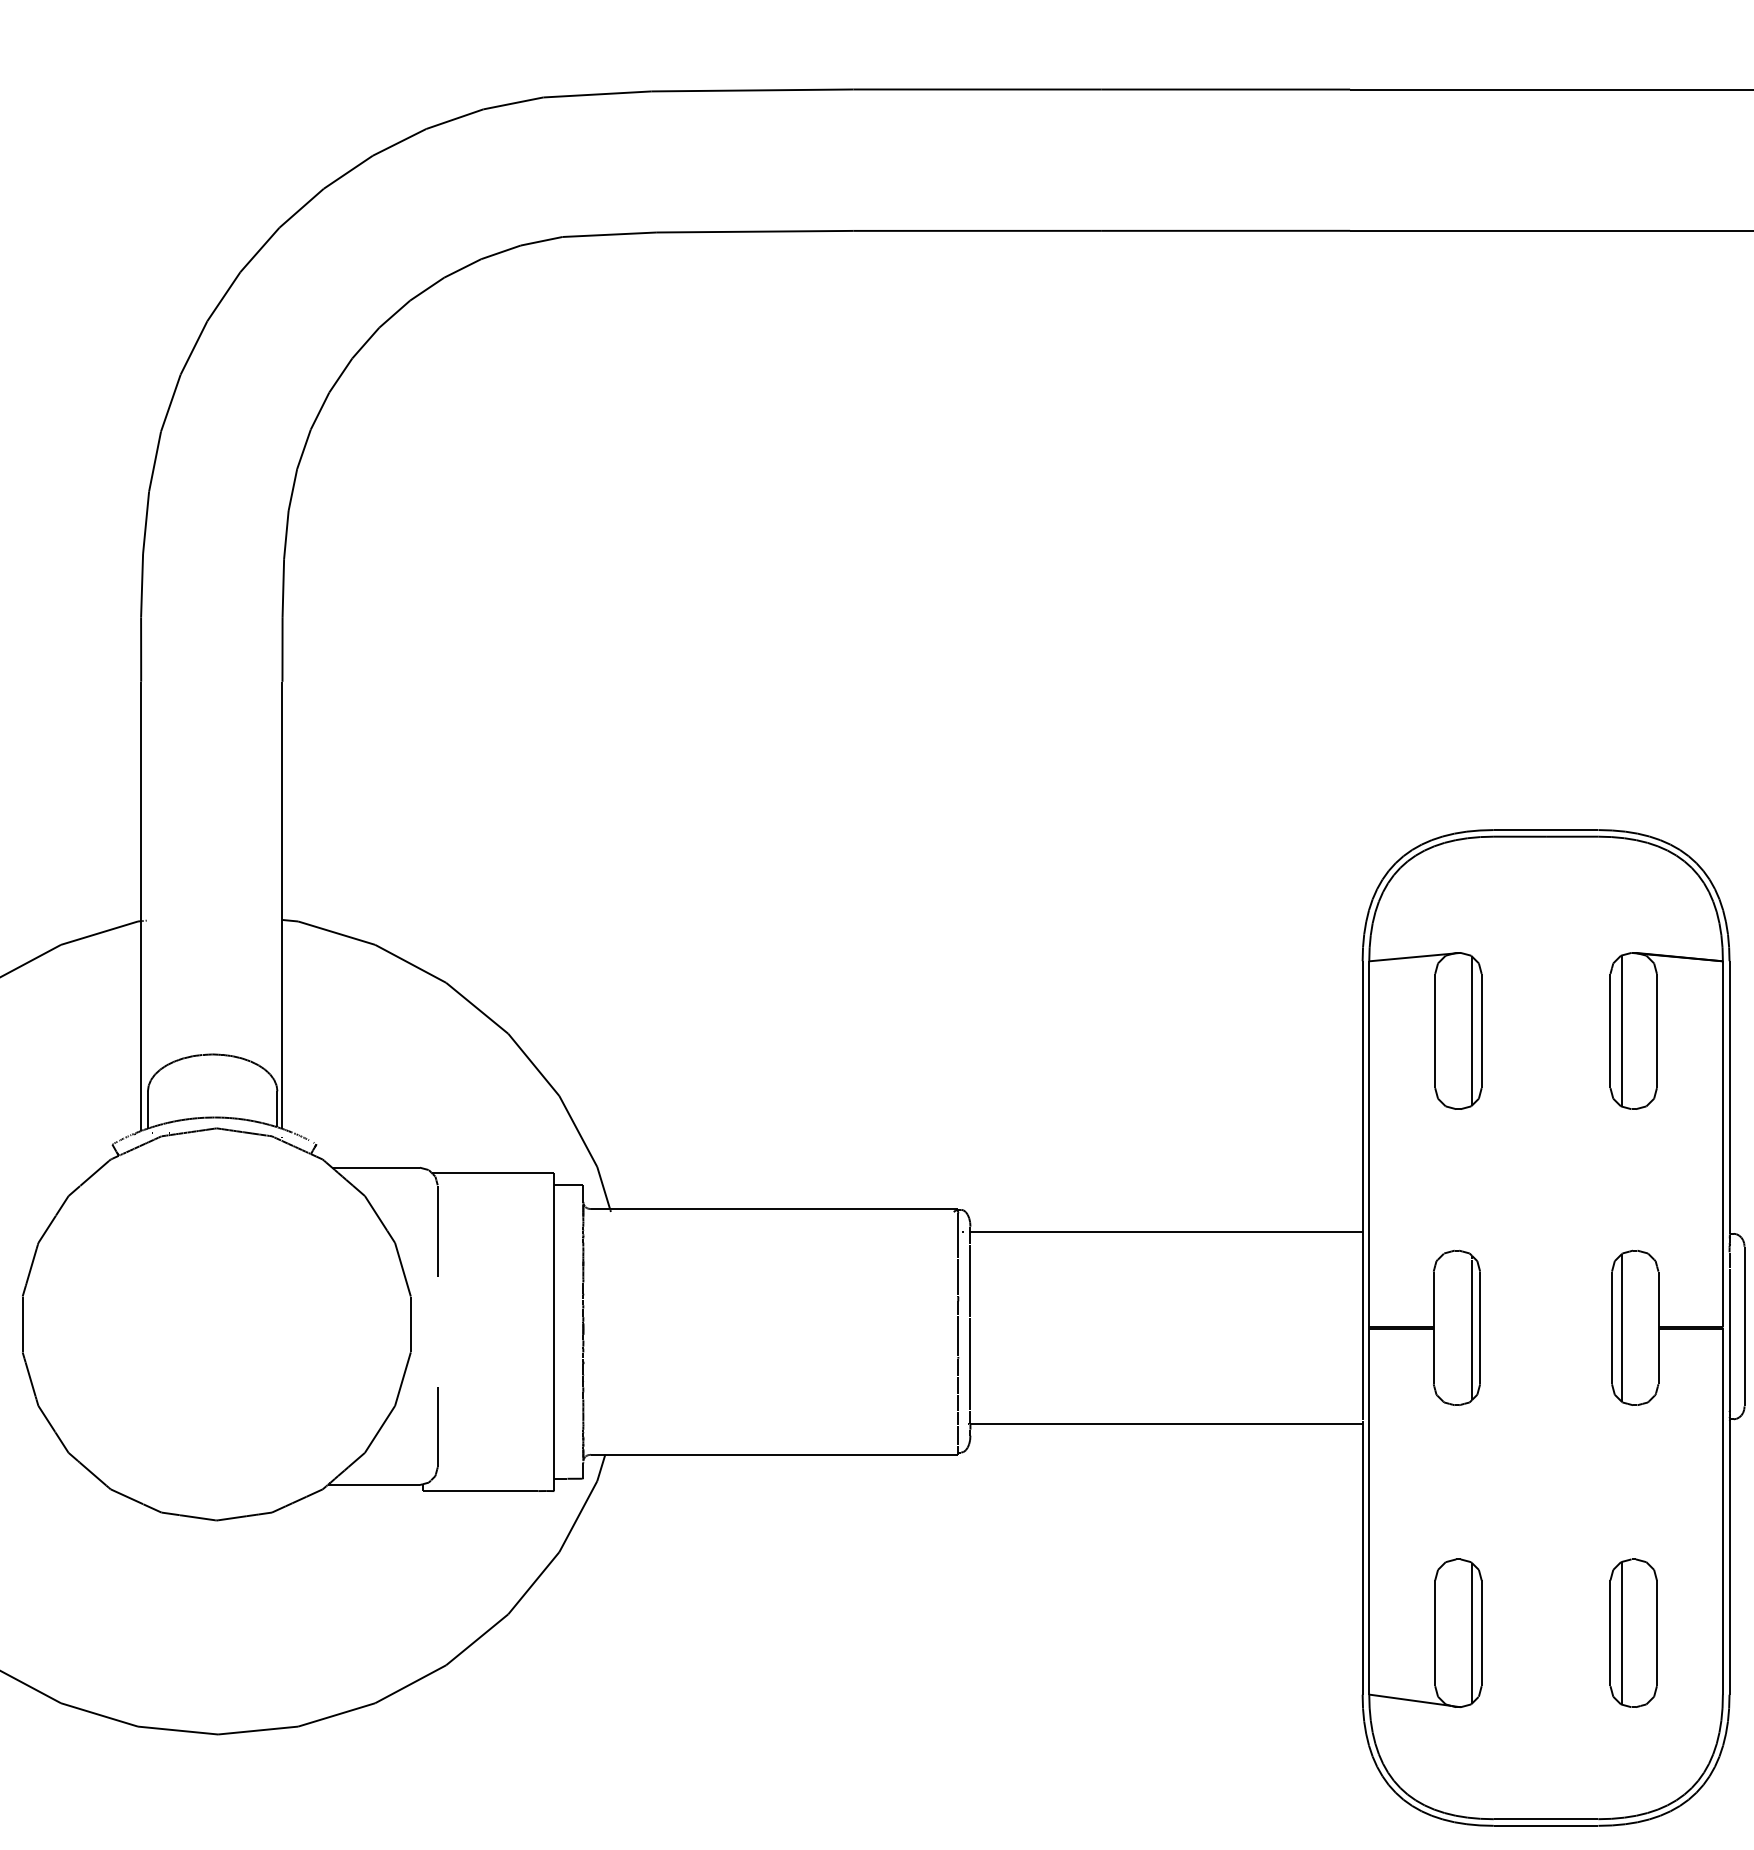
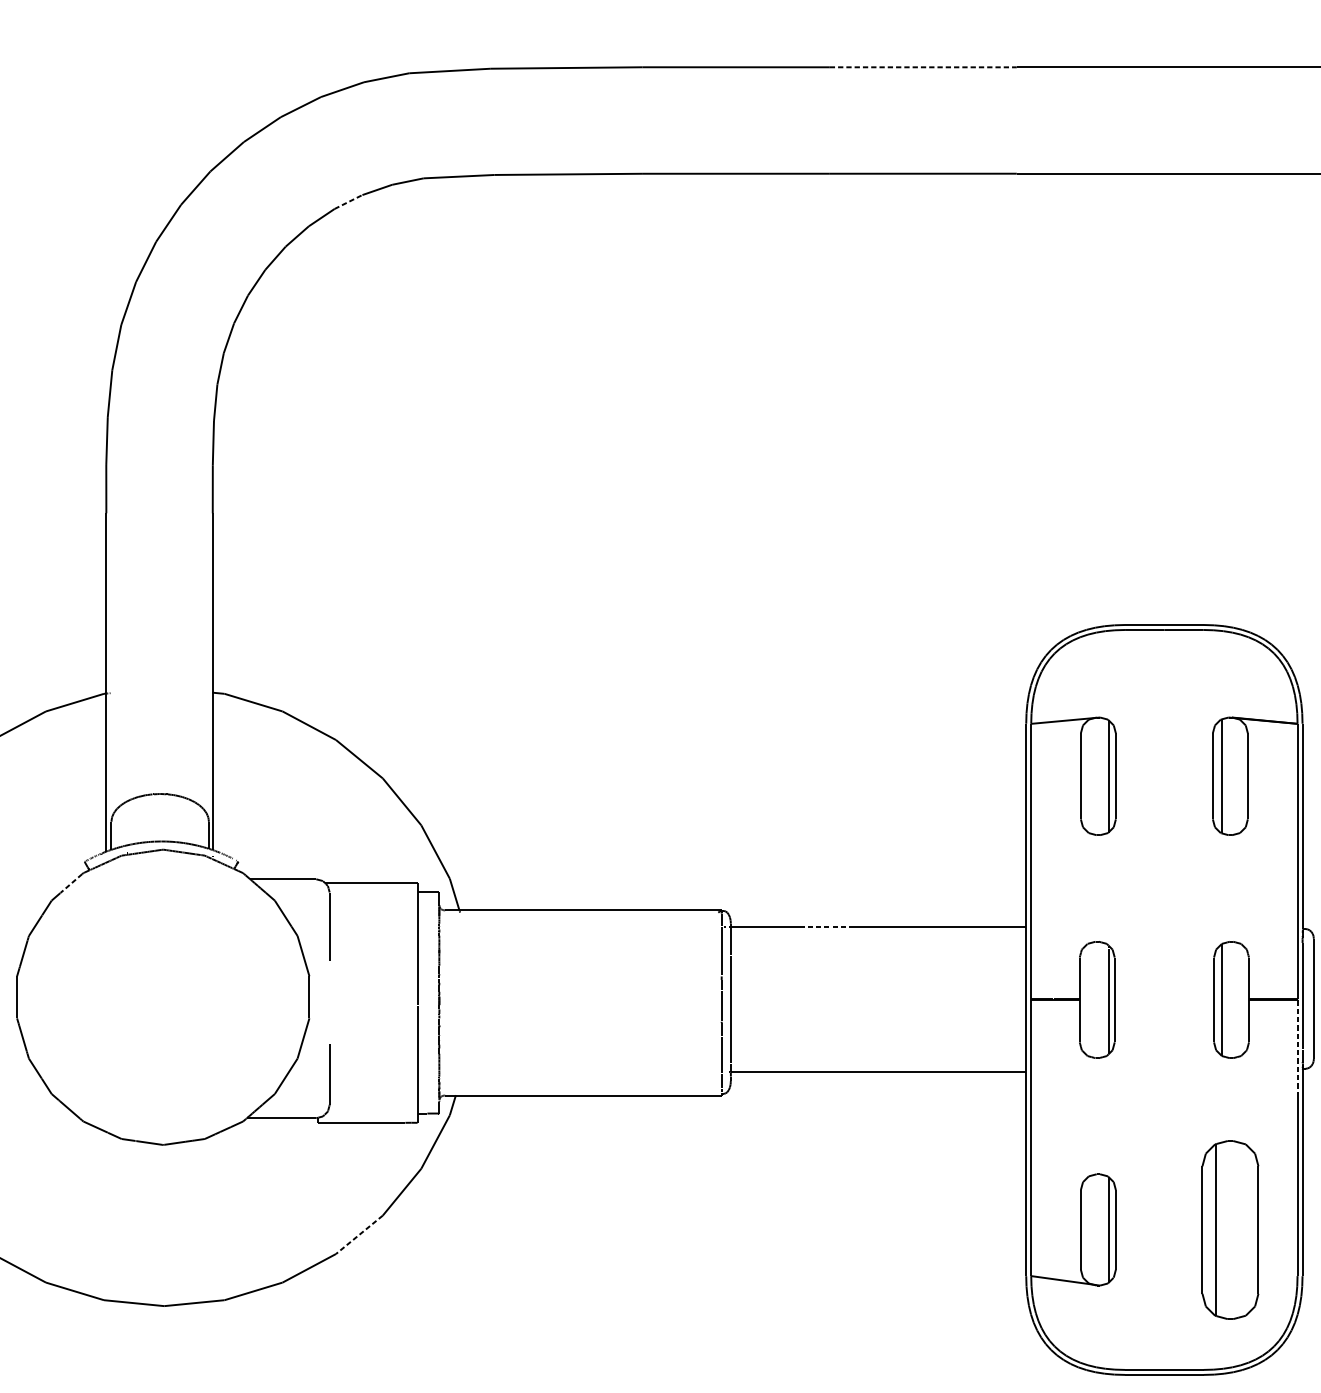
line: (1226, 89) -> (923, 67), solid -> dashed
line: (462, 268) -> (348, 202), solid -> dashed
line: (94, 1173) -> (71, 883), solid -> dashed
line: (1097, 1231) -> (826, 927), solid -> dashed
line: (1722, 1389) -> (1297, 1046), solid -> dashed
part: (1633, 1632) -> (1230, 1229), size x1.6
line: (476, 1640) -> (358, 1235), solid -> dashed

